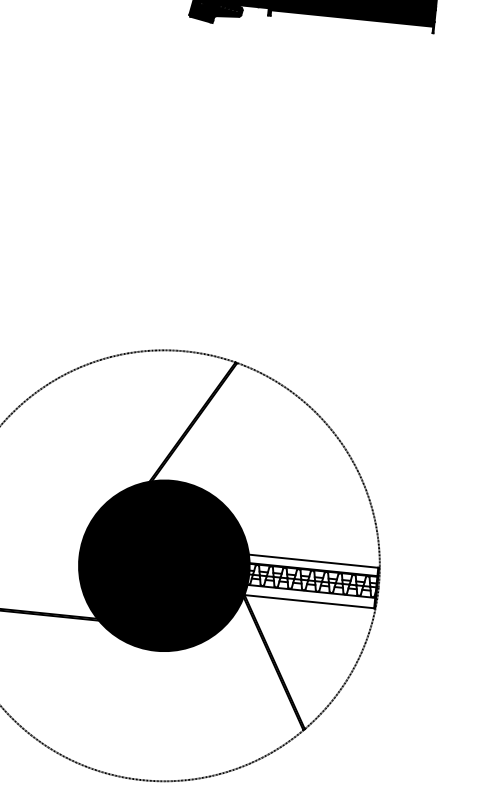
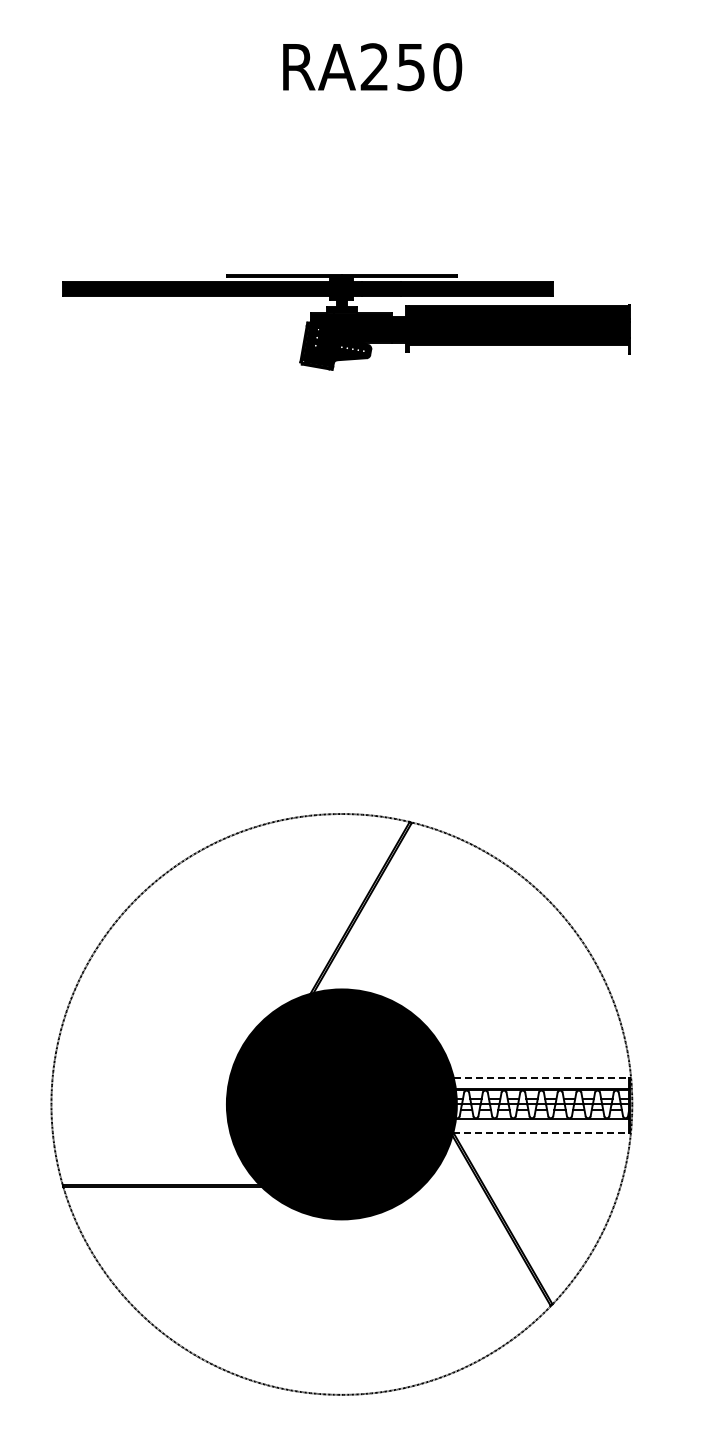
line: (313, 560) -> (541, 1077), solid -> dashed
line: (309, 601) -> (541, 1132), solid -> dashed

